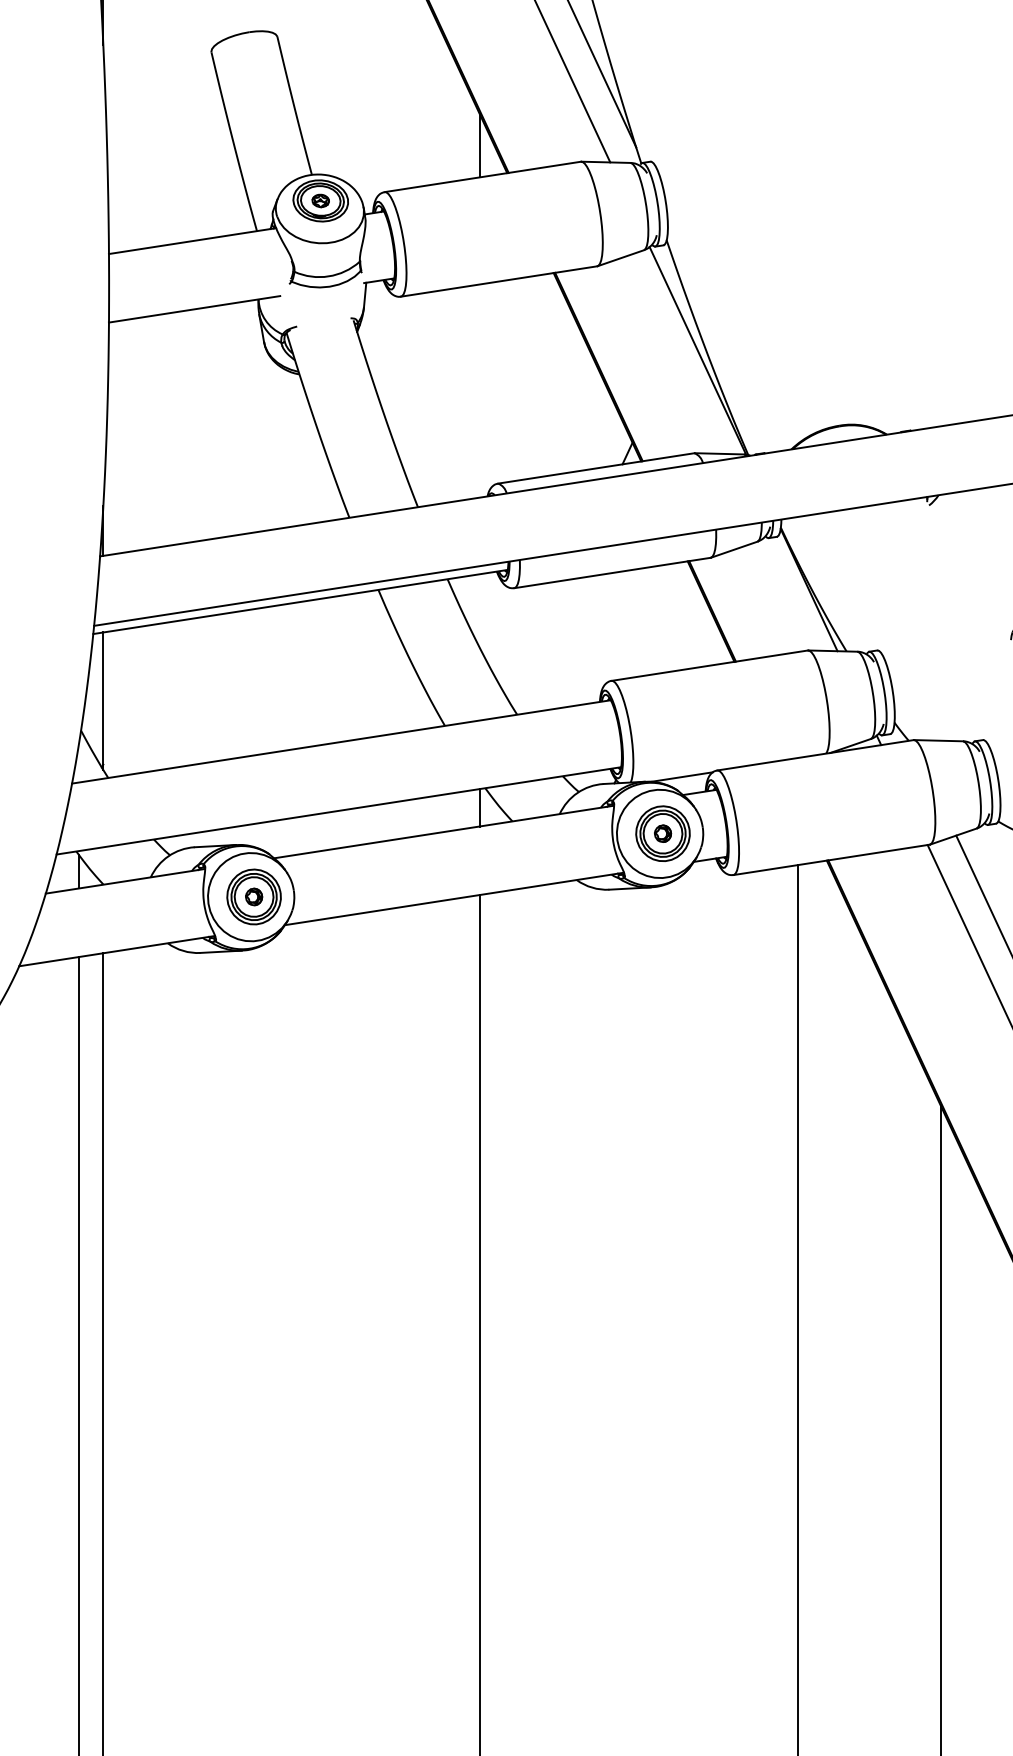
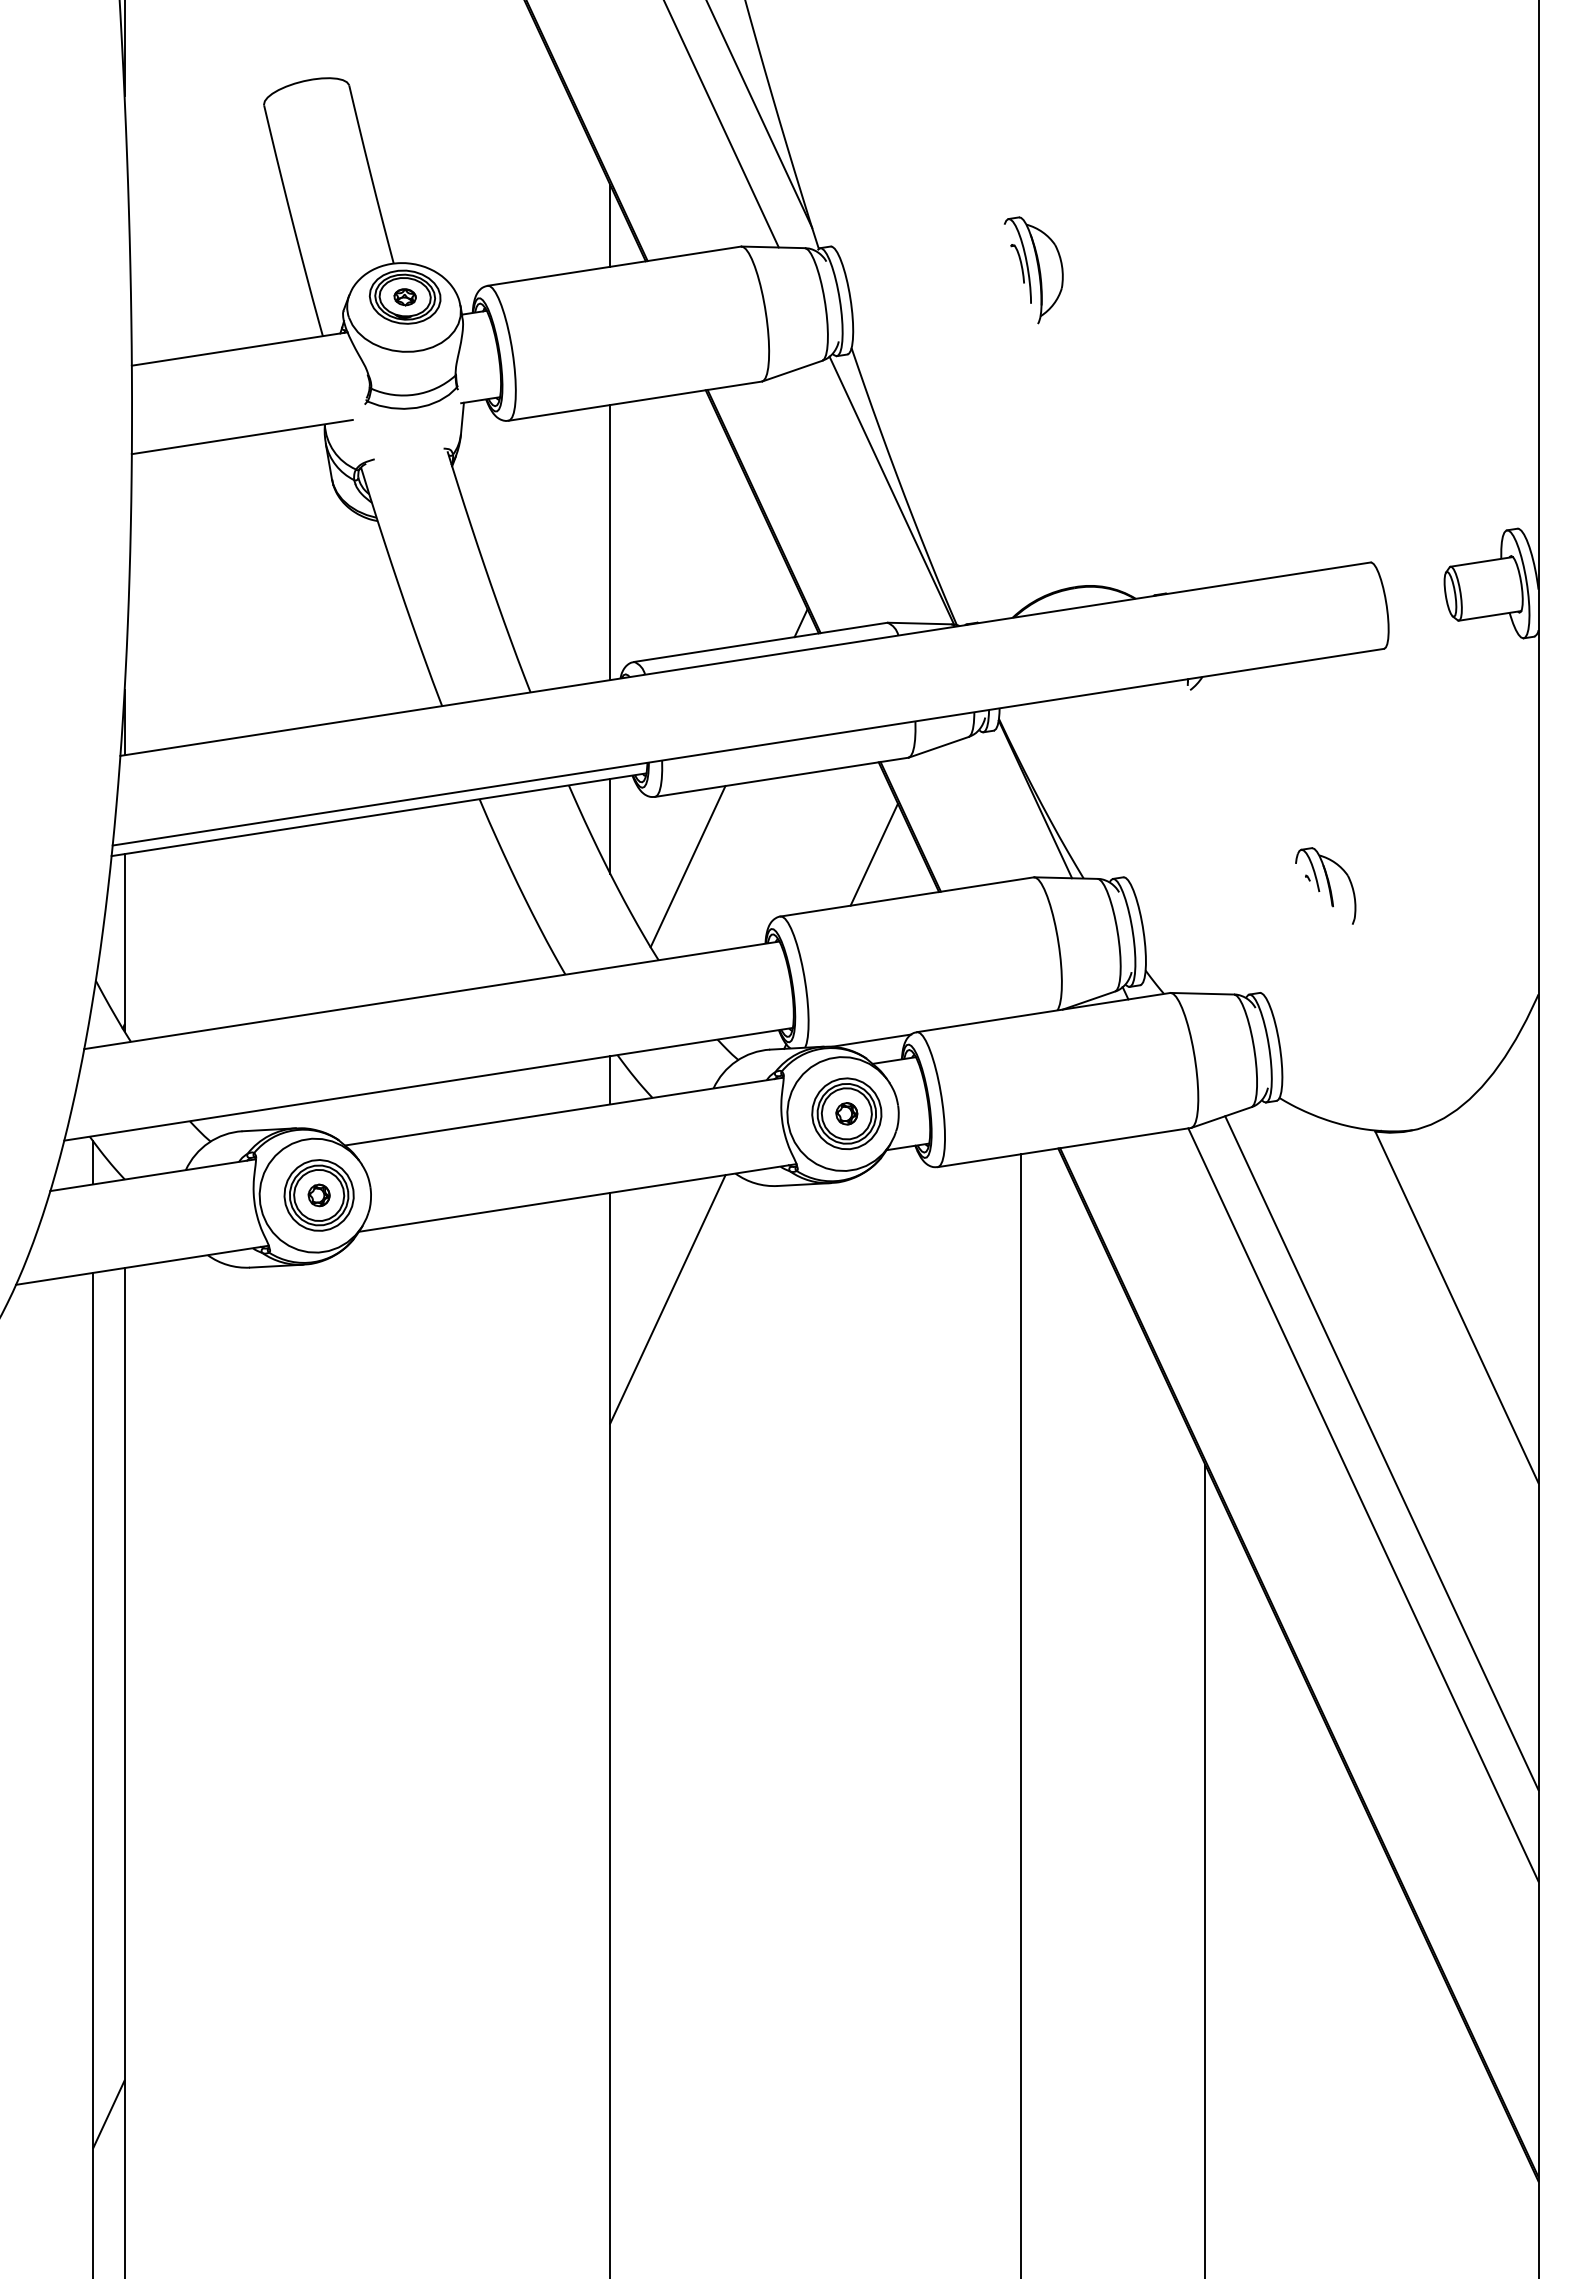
part: (807, 180) -> (1033, 270), added
line: (479, 391) -> (610, 542), added
line: (479, 610) -> (610, 825), added
line: (683, 632) -> (873, 854), added
line: (539, 642) -> (687, 866), added
line: (524, 977) -> (667, 1299), added
line: (90, 1608) -> (108, 2113), added

